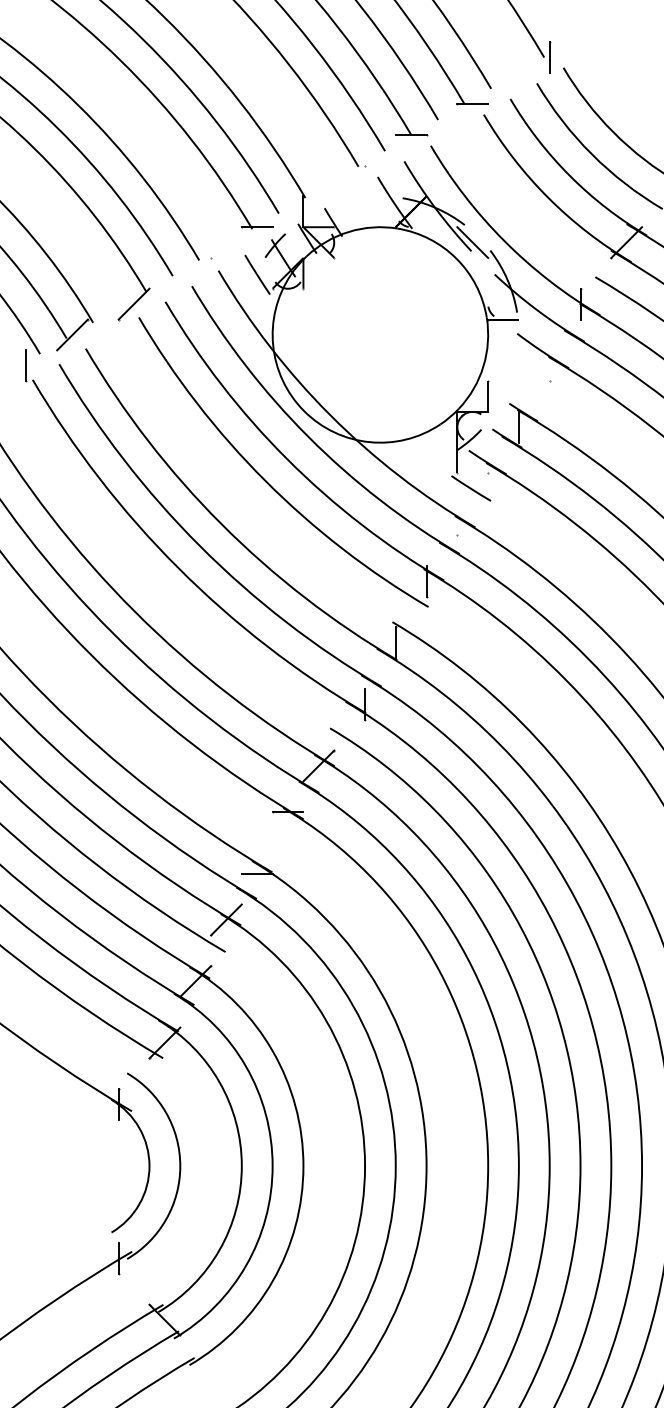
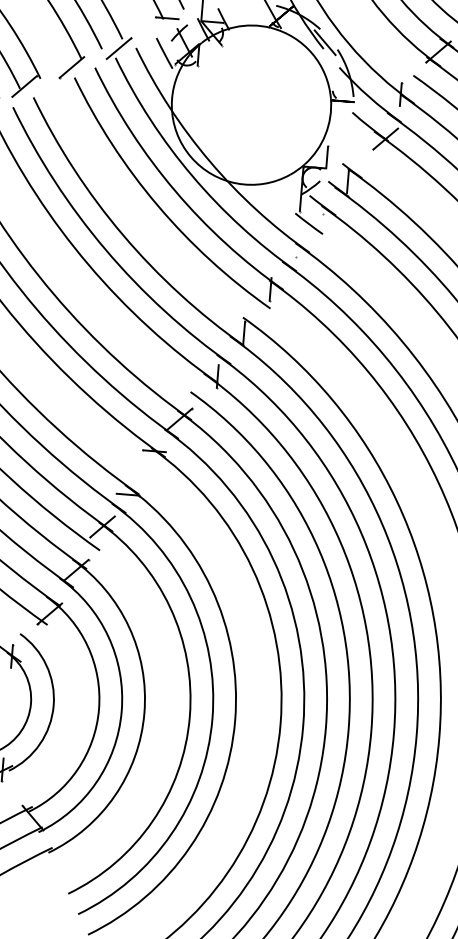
line: (195, 273) -> (118, 48), added
line: (564, 365) -> (385, 138), added

